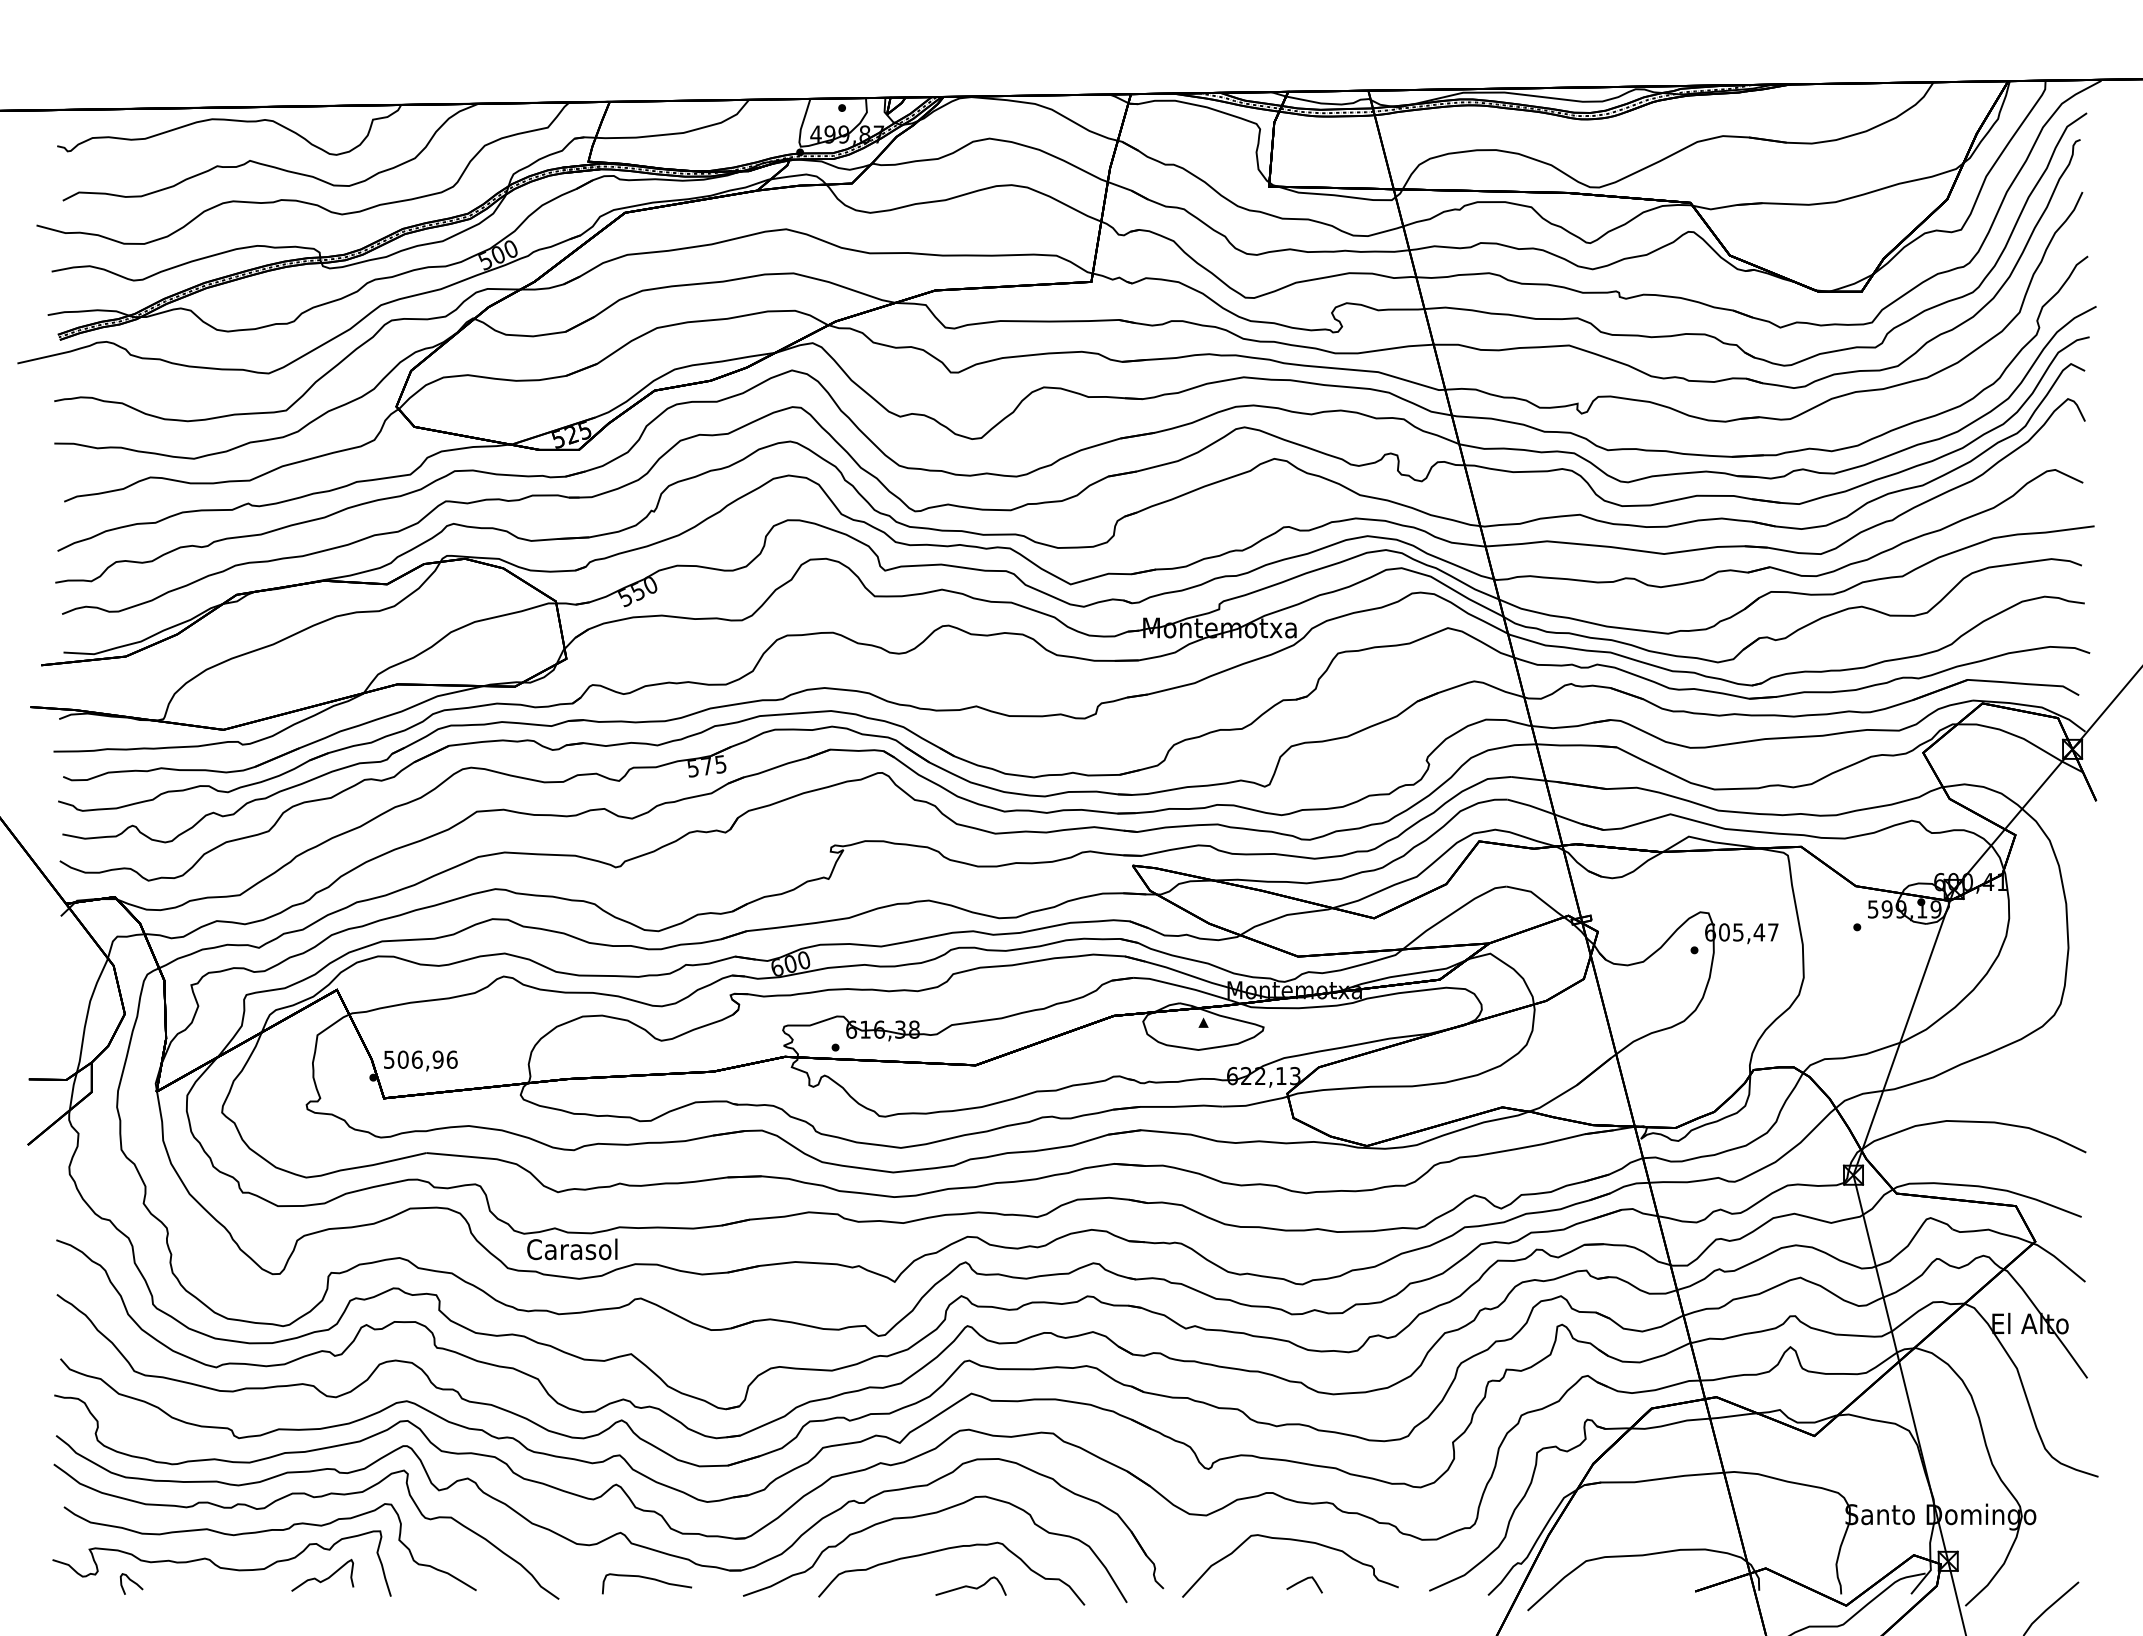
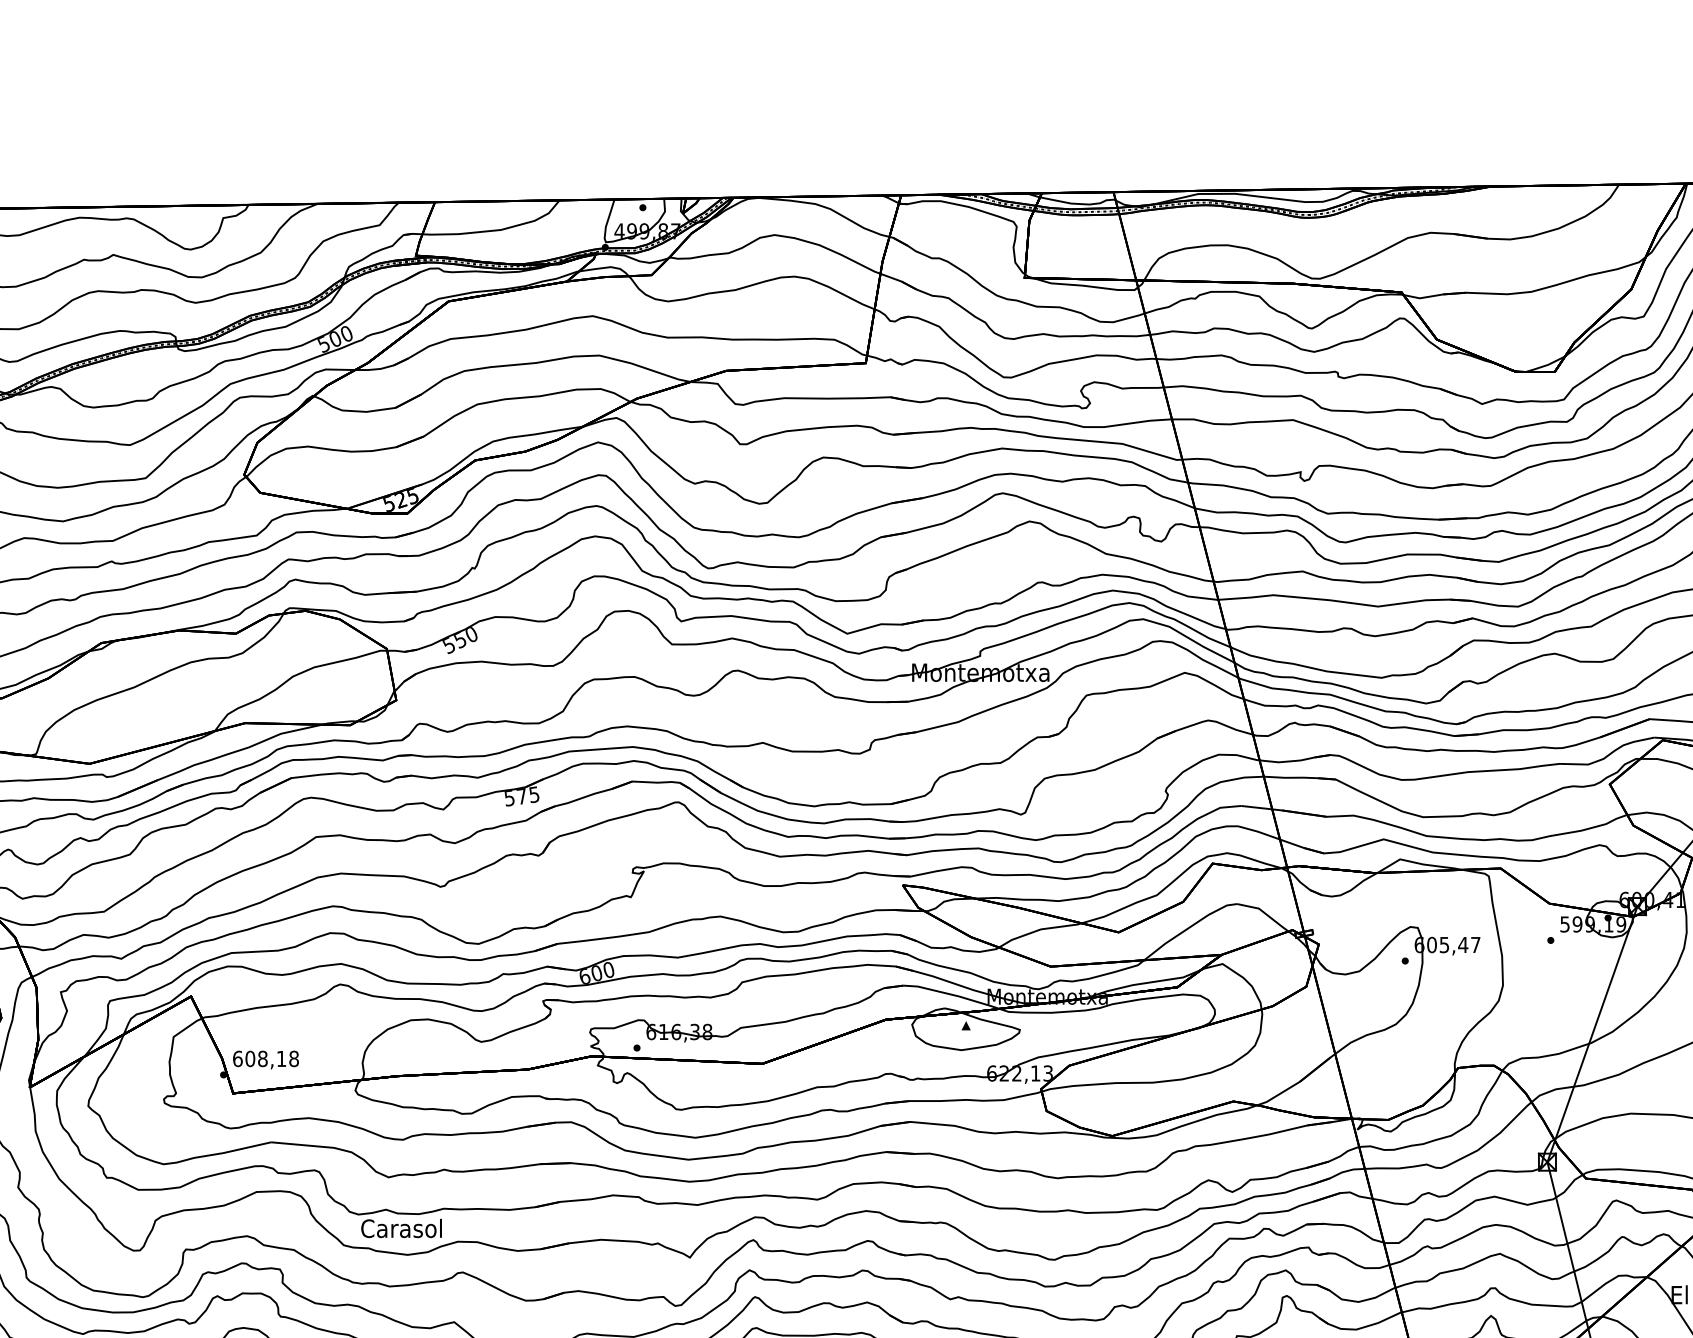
text: (420, 1059) -> (265, 1058), 506,96 -> 608,18

